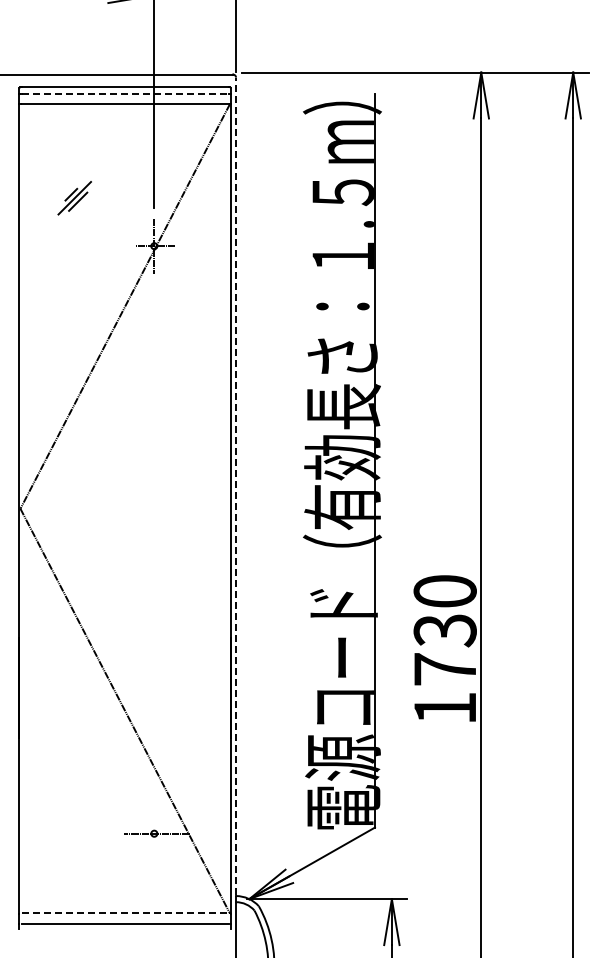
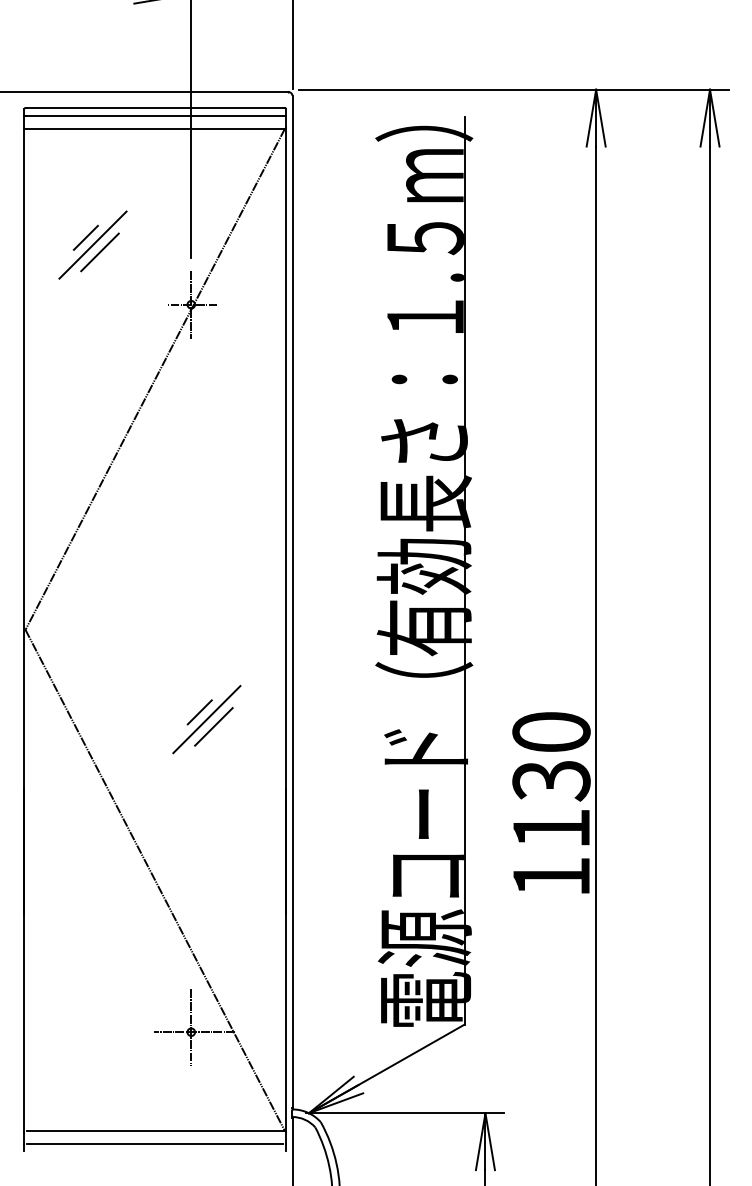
line: (125, 93) -> (155, 115), dashed -> solid
part: (74, 198) -> (92, 245), size x1.67
line: (236, 486) -> (293, 602), dashed -> solid
part: (166, 581) -> (206, 719), added
text: (444, 669) -> (550, 828), 1730 -> 1130
line: (154, 829) -> (191, 1027), added
line: (125, 913) -> (155, 1131), dashed -> solid

